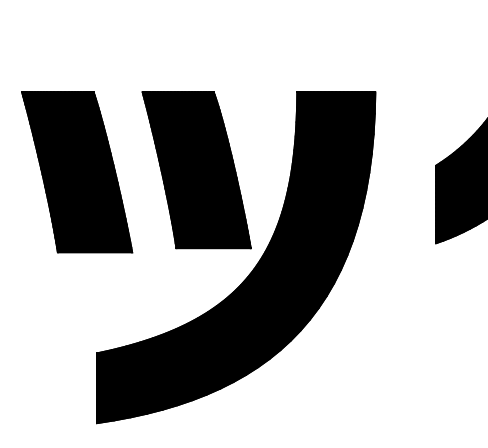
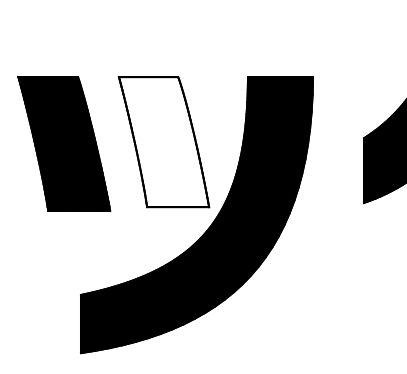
fill: (196, 170) -> (163, 142), removed

